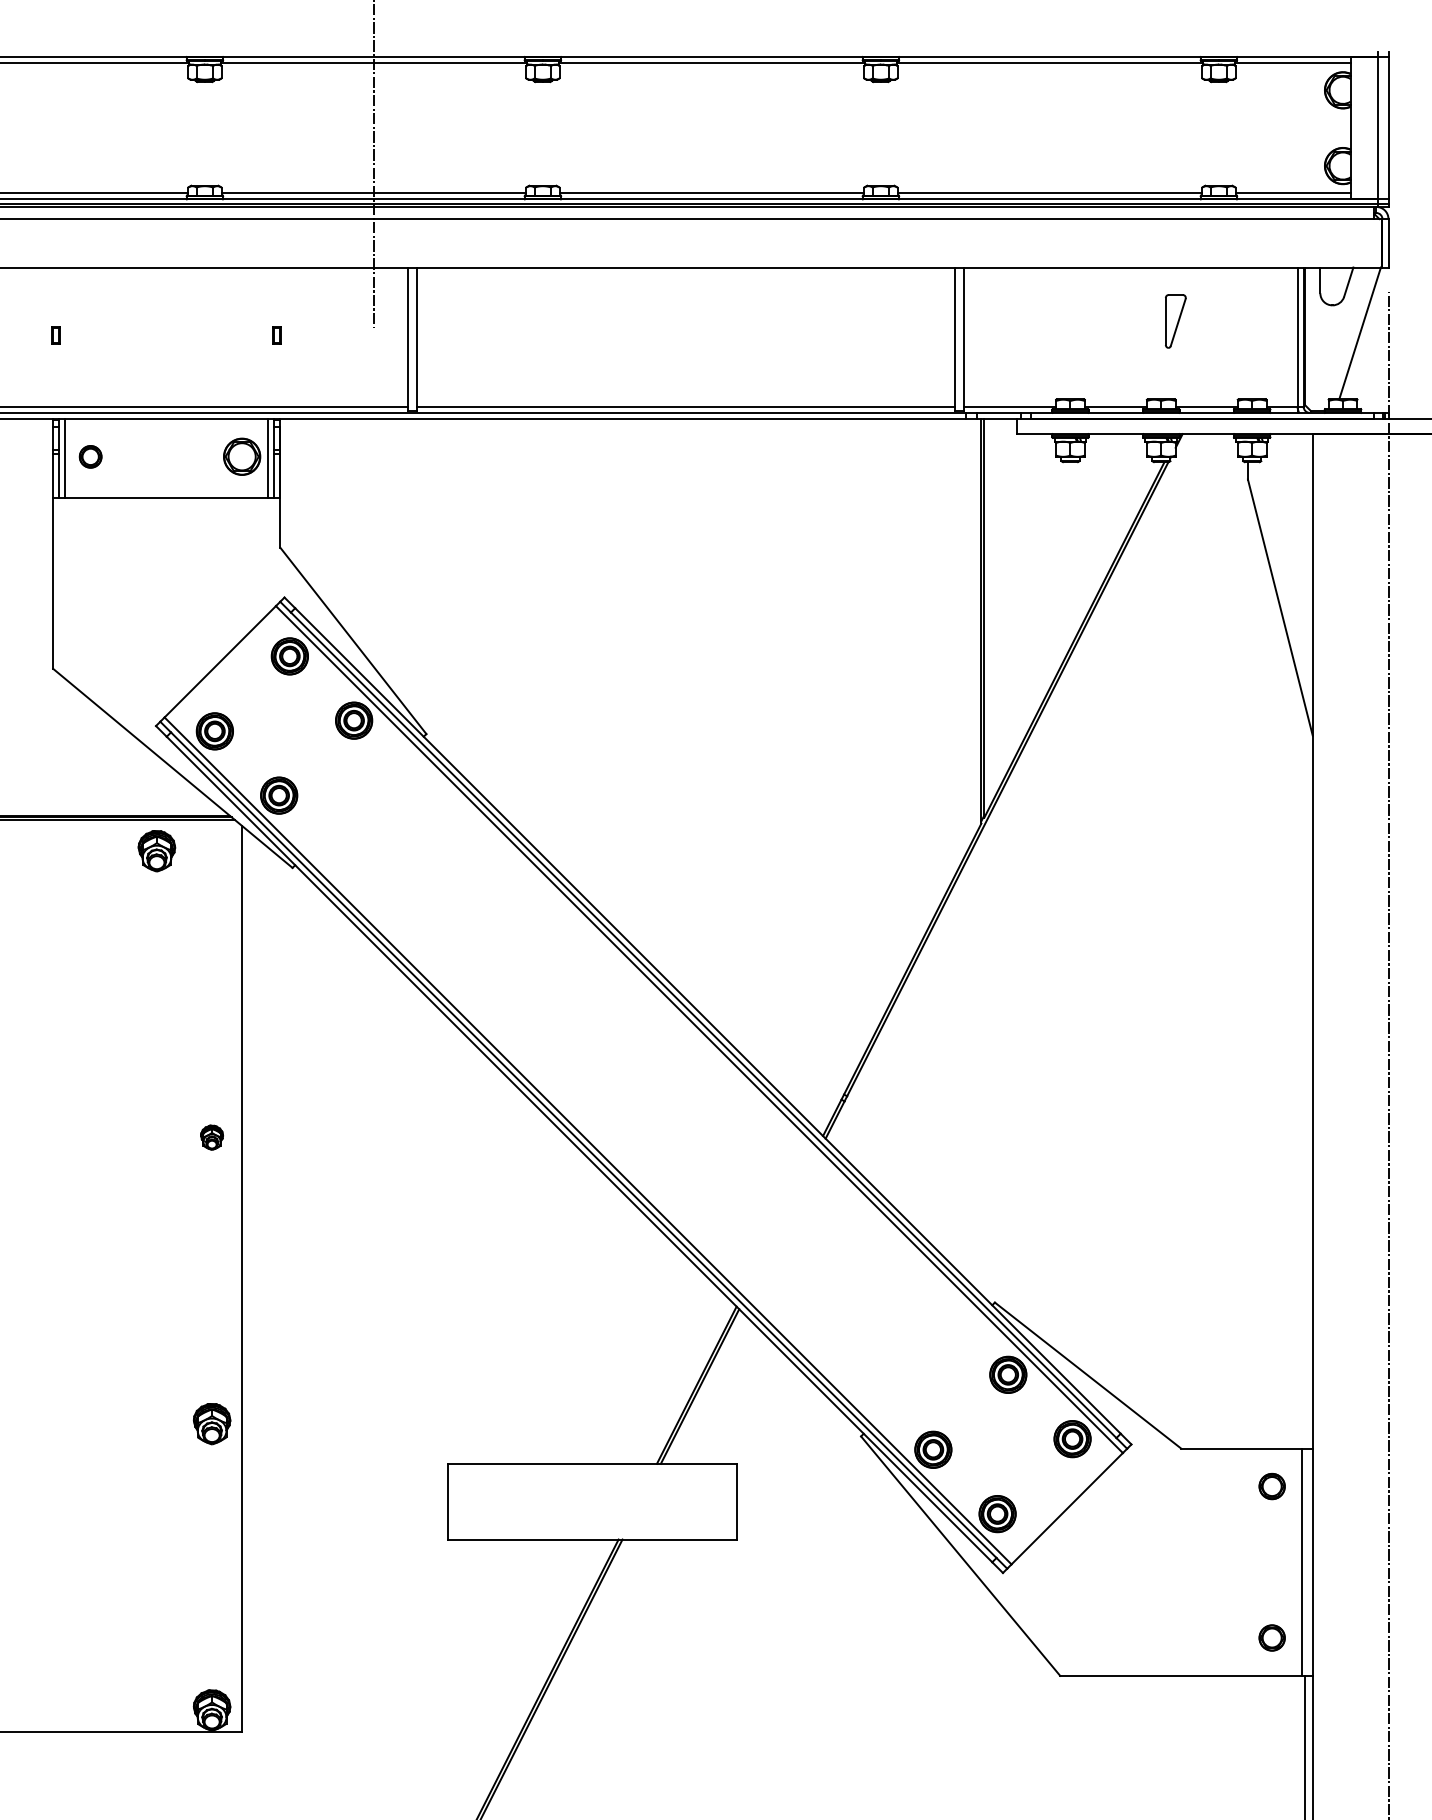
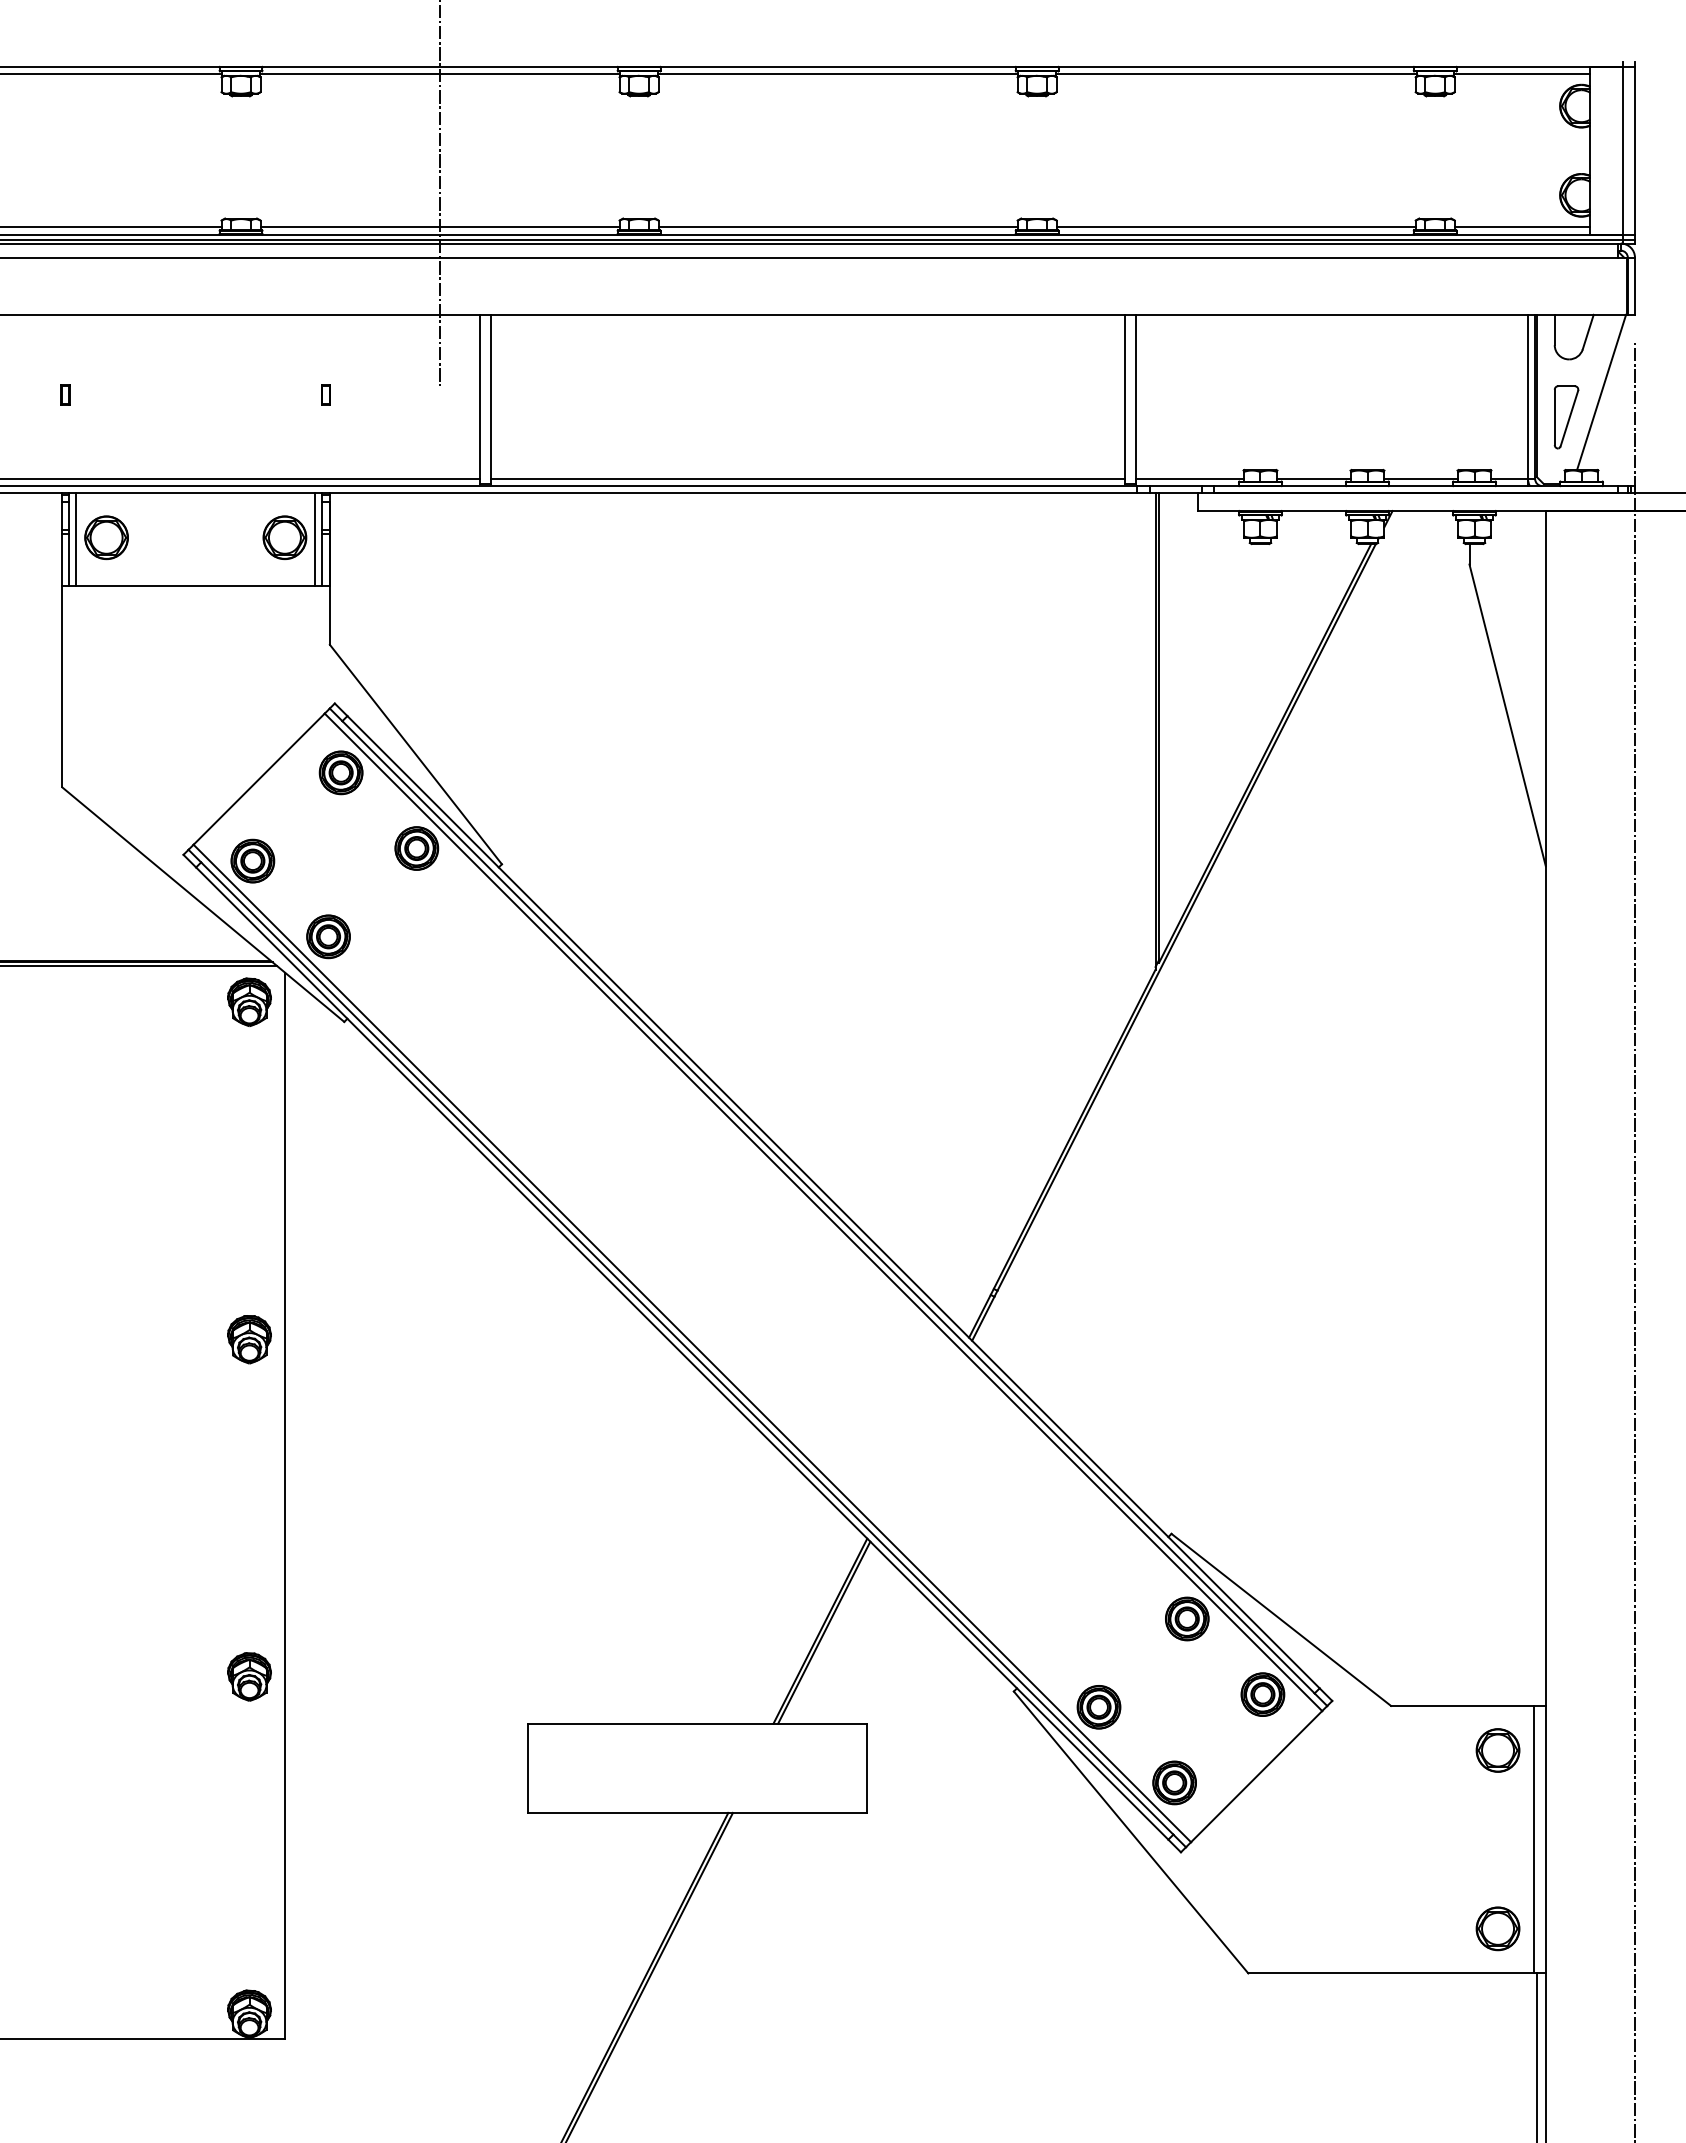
part: (1175, 321) -> (1566, 417), moved
part: (90, 456) -> (106, 537), size x1.67
part: (156, 850) -> (249, 1001), moved
part: (212, 1137) -> (249, 1339), size x1.67
part: (1271, 1486) -> (1497, 1750), size x1.43
part: (1271, 1637) -> (1497, 1928), size x1.43

